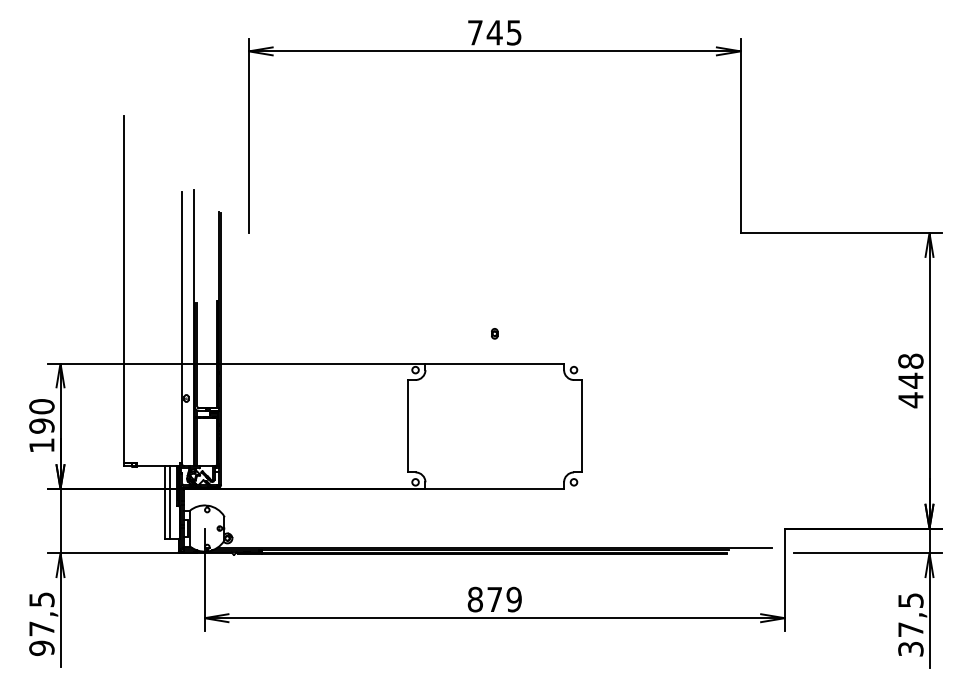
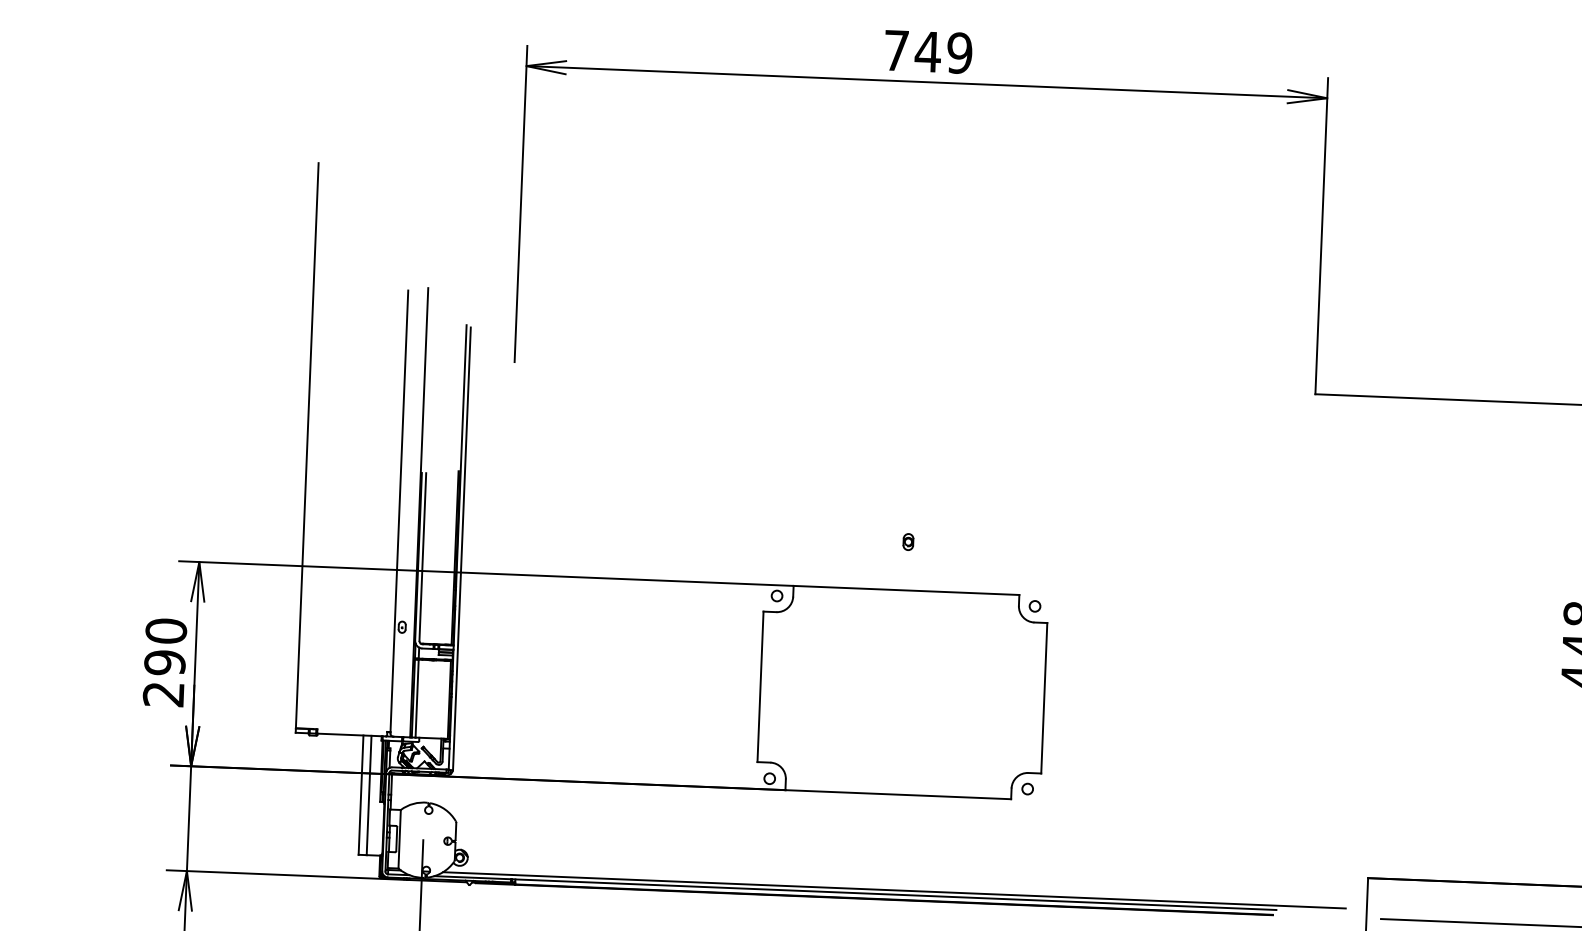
text: (513, 32) -> (958, 52), 745 -> 749
text: (41, 445) -> (163, 694), 190 -> 290

